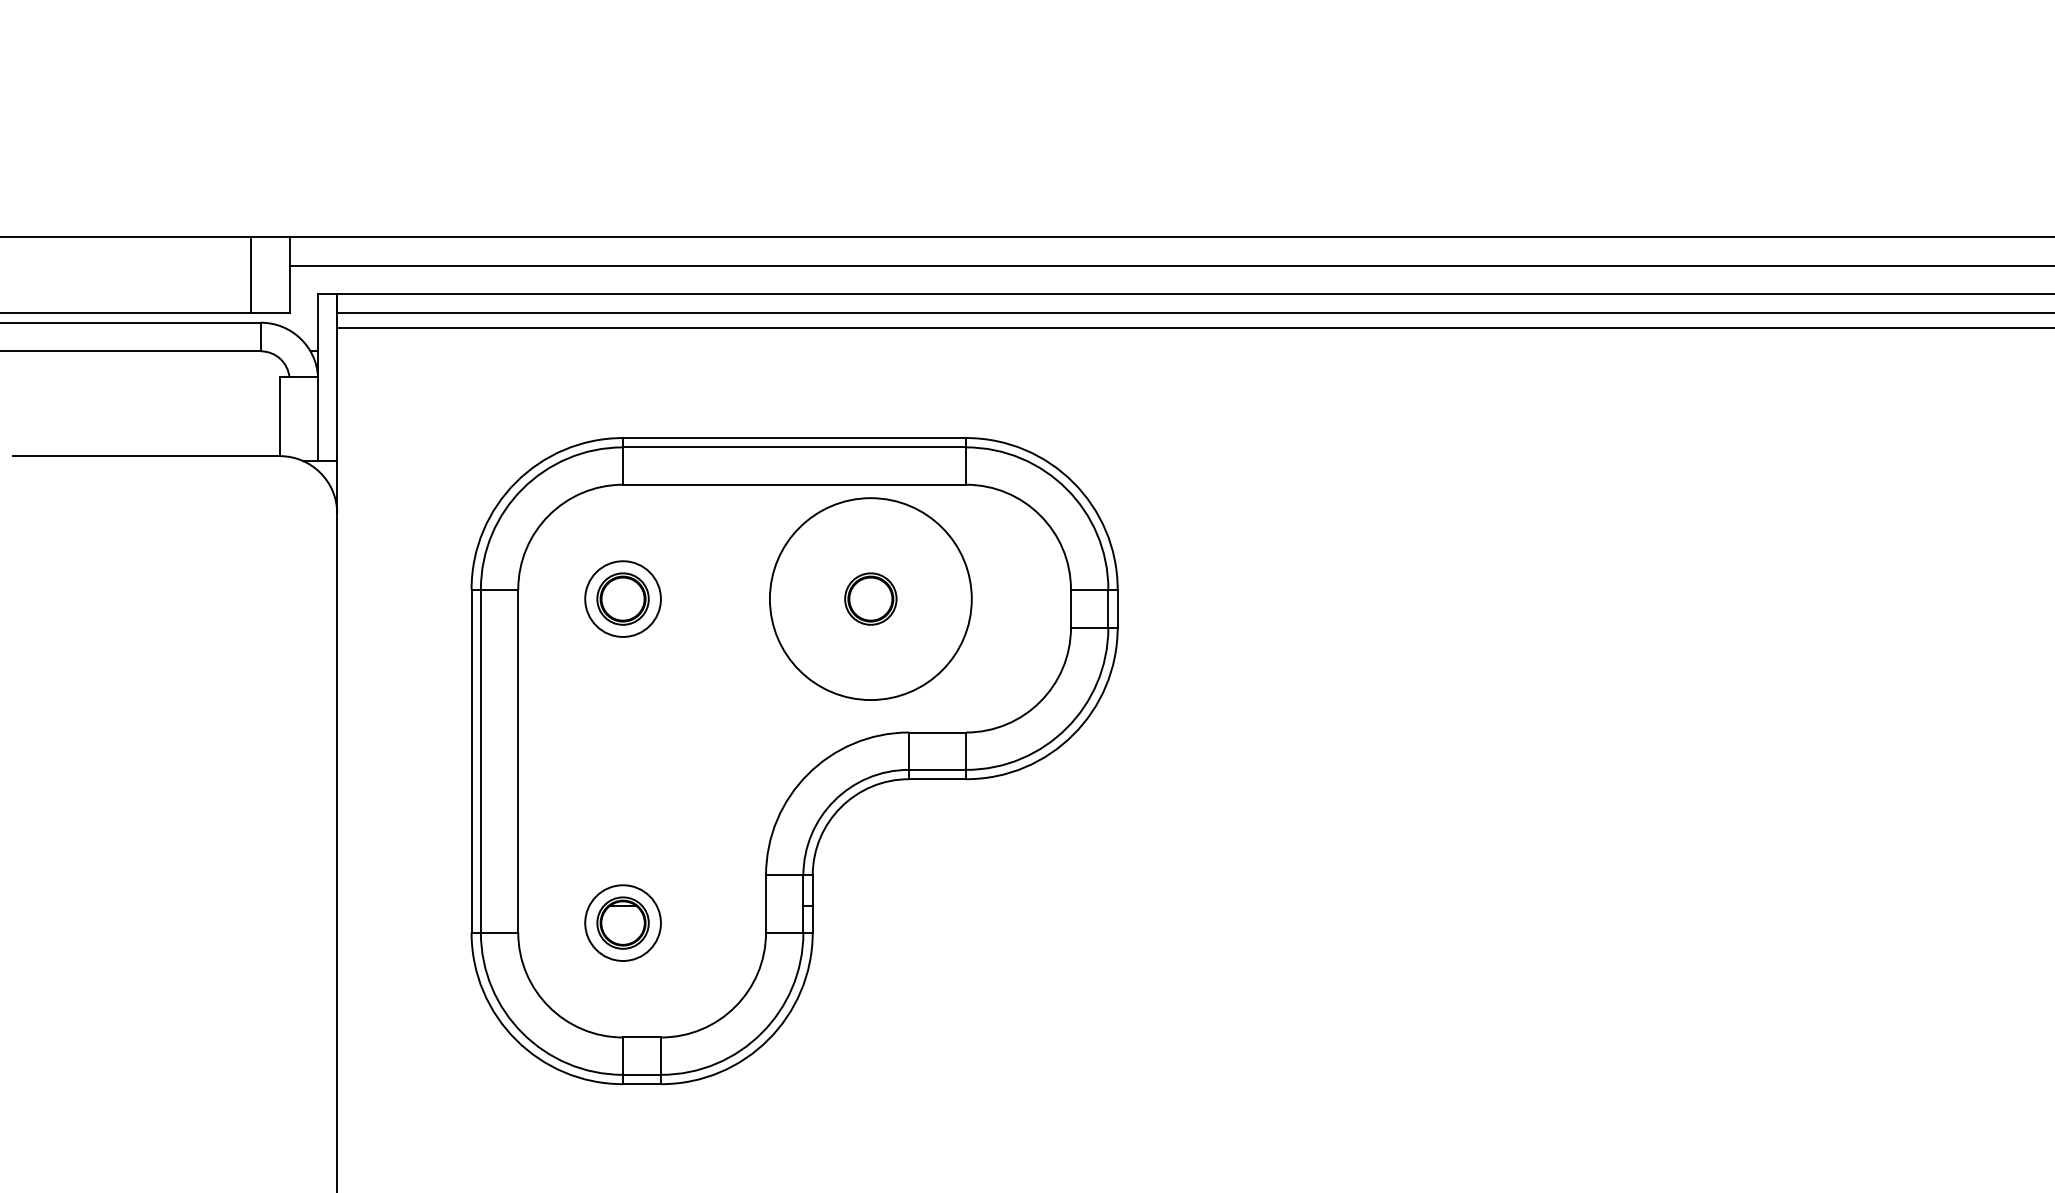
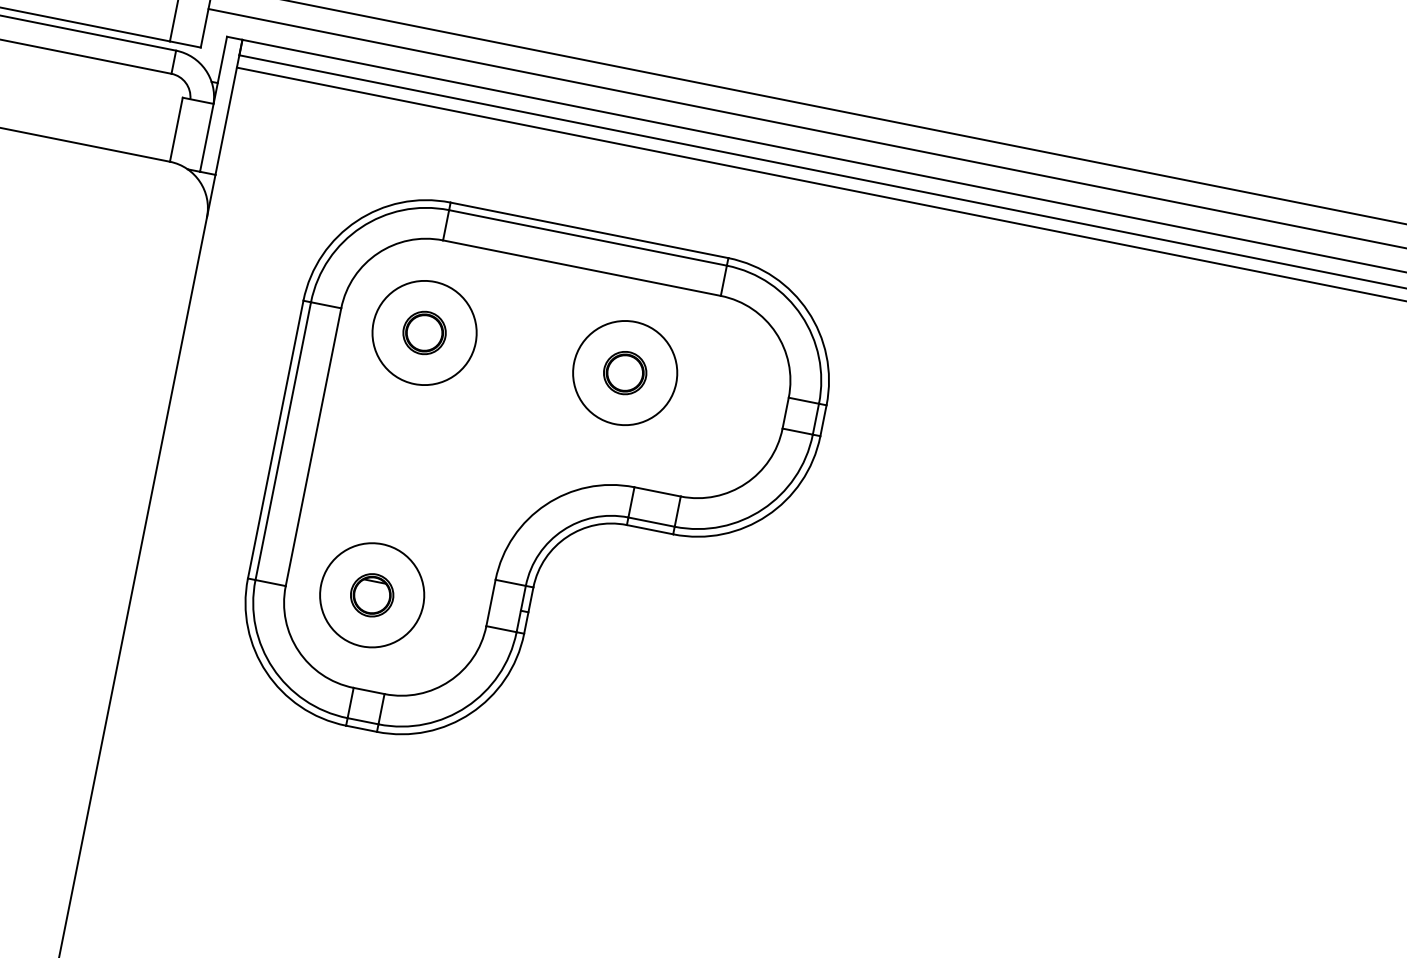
circle: (623, 599) -> (424, 333), size x1.67
circle: (870, 599) -> (624, 373), size x0.62
circle: (623, 923) -> (372, 595), size x1.67

